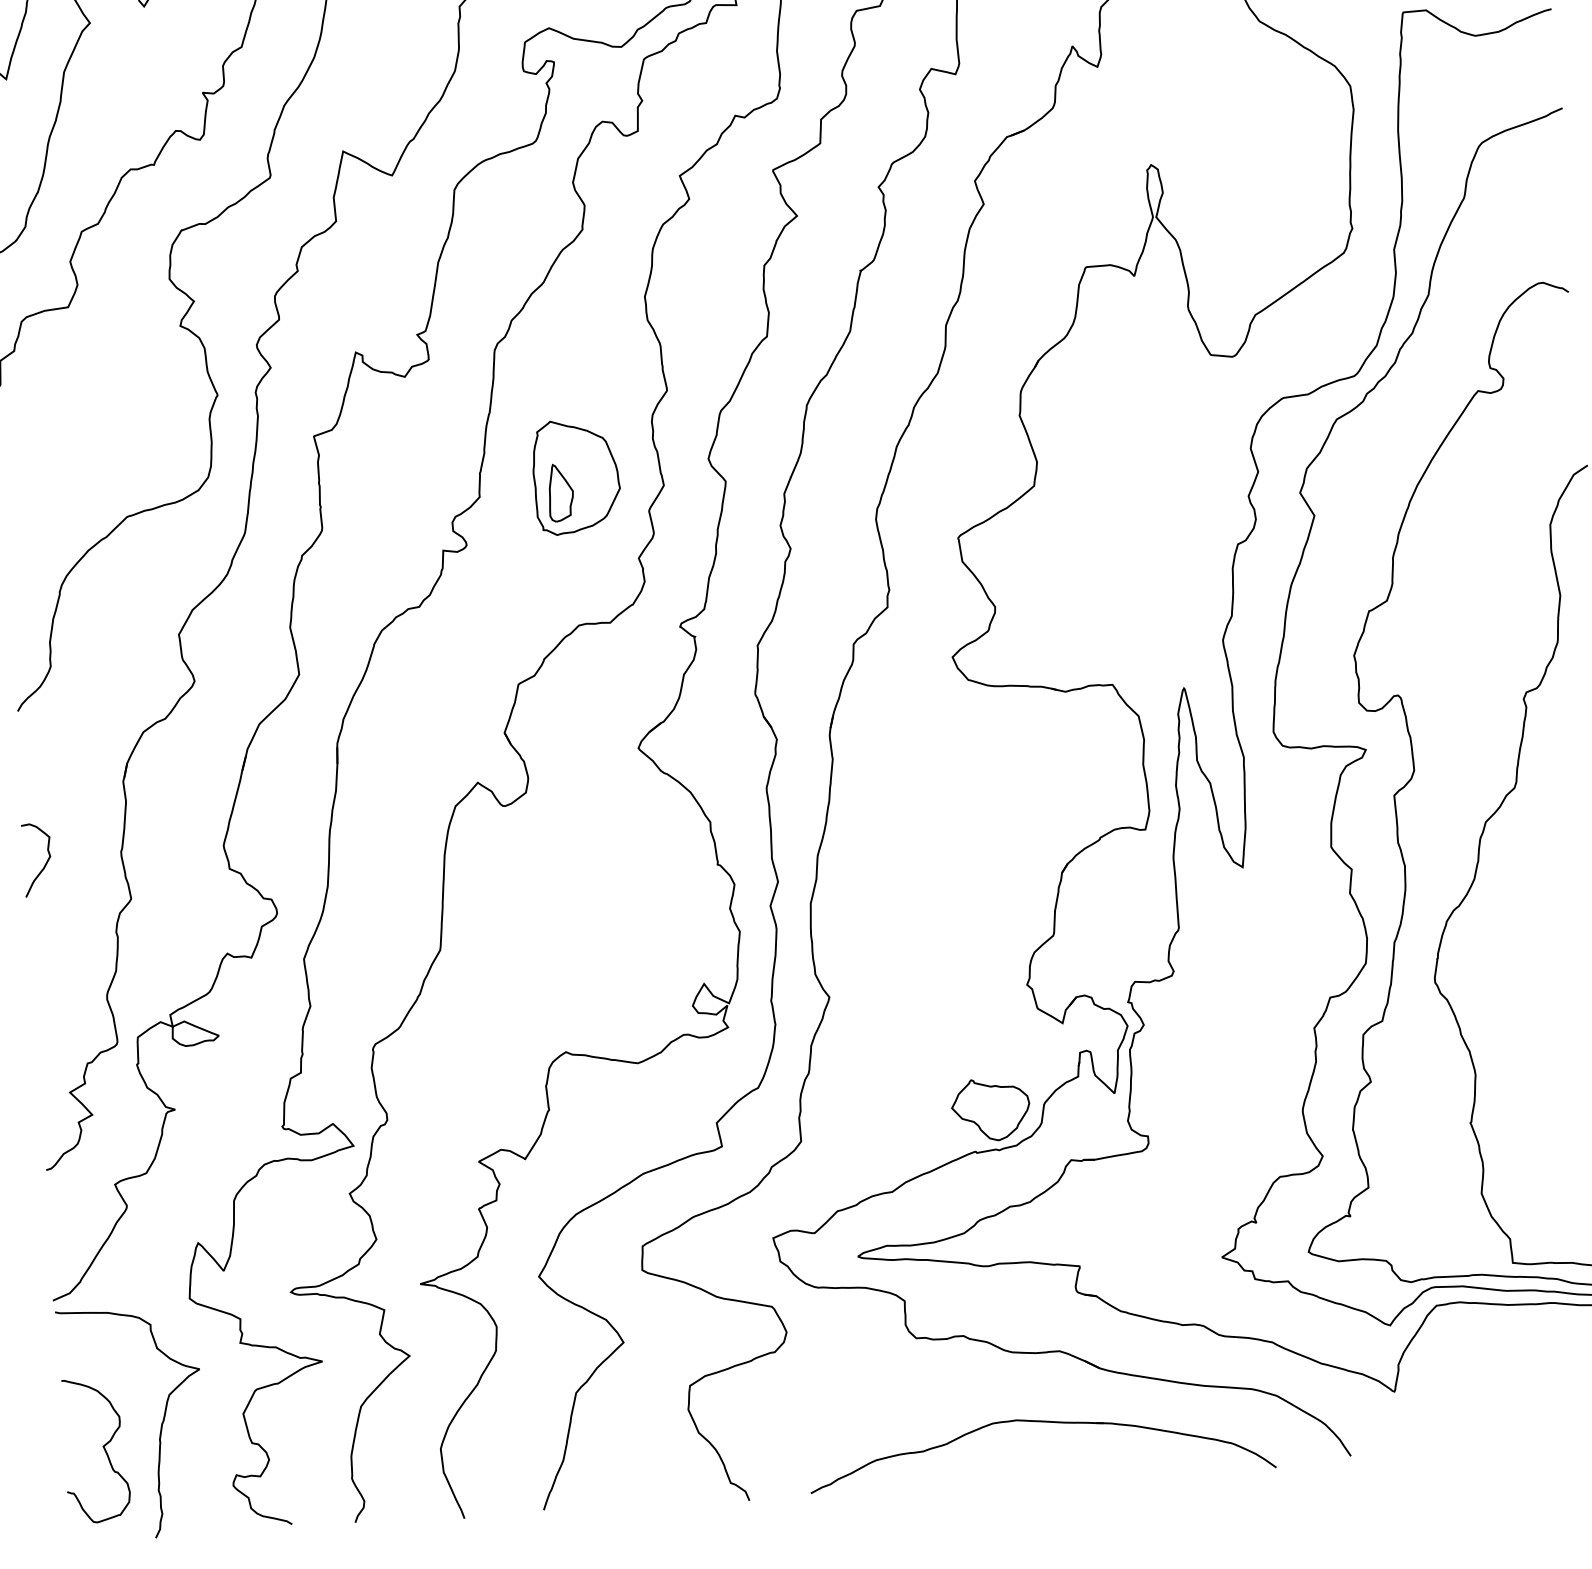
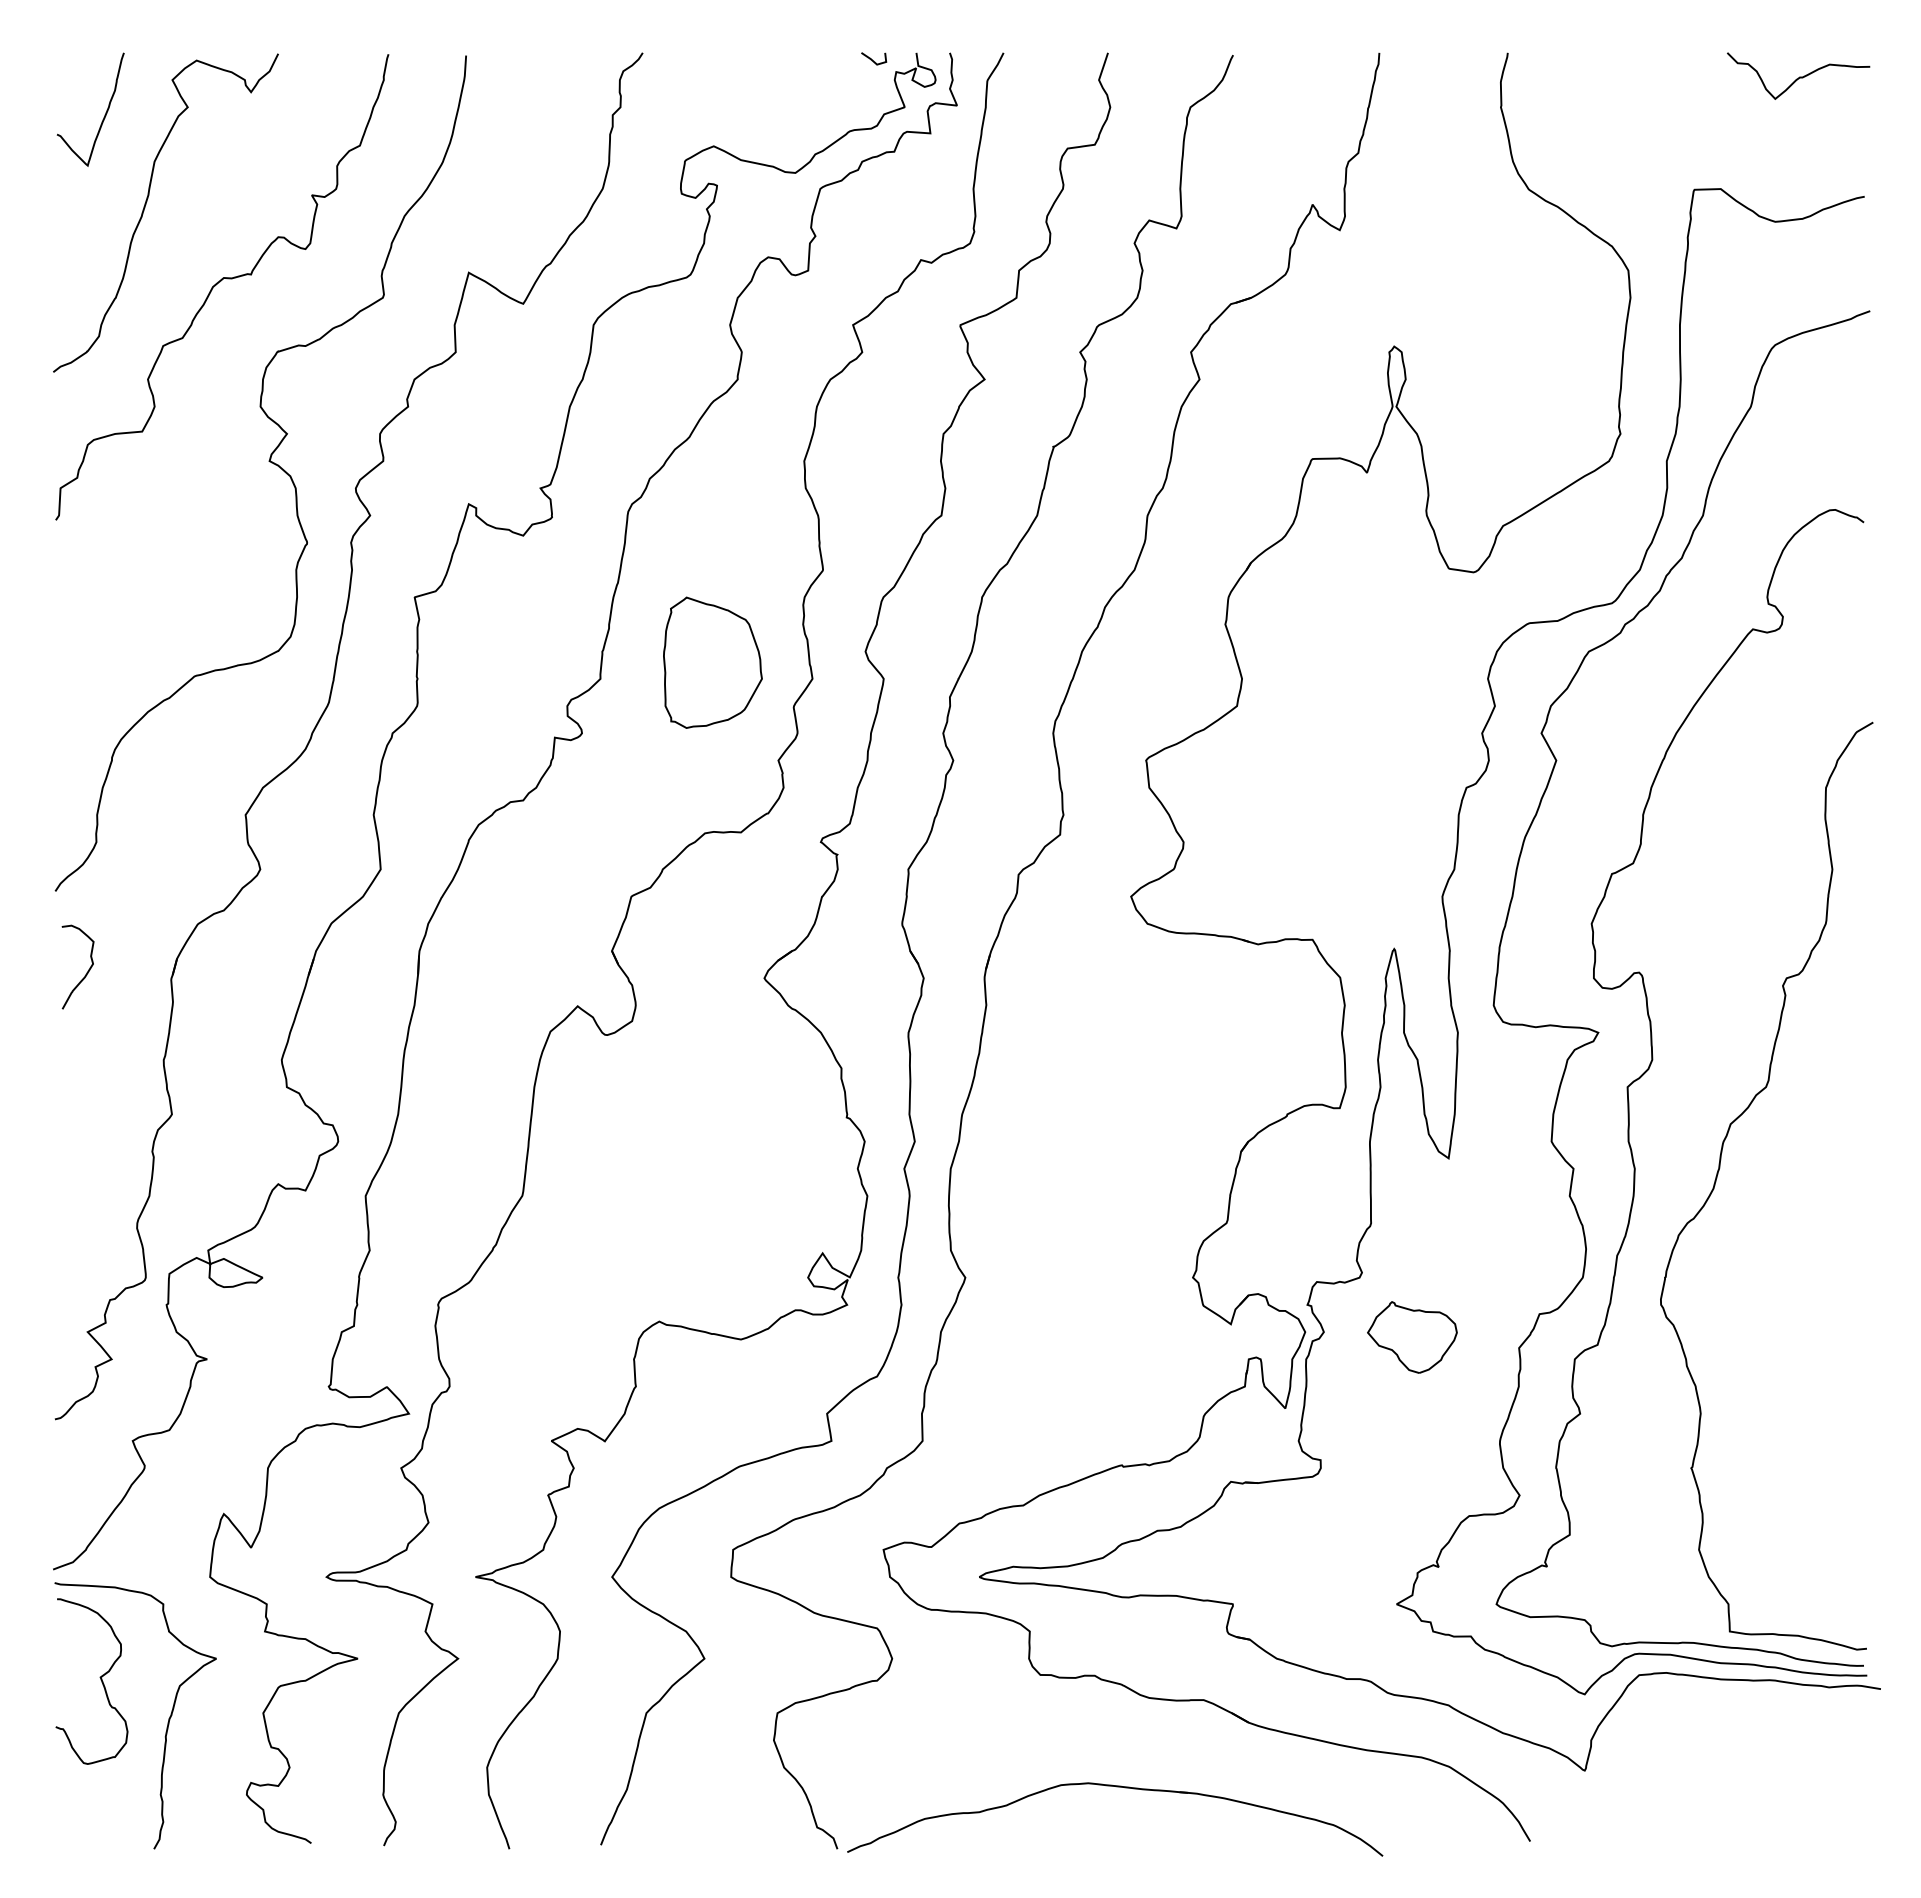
part: (560, 492) -> (693, 679), removed
curve: (44, 864) -> (86, 972), moved
part: (990, 1109) -> (1412, 1337), moved
part: (1041, 1422) -> (1116, 1787), moved
curve: (102, 1446) -> (99, 1677), moved

